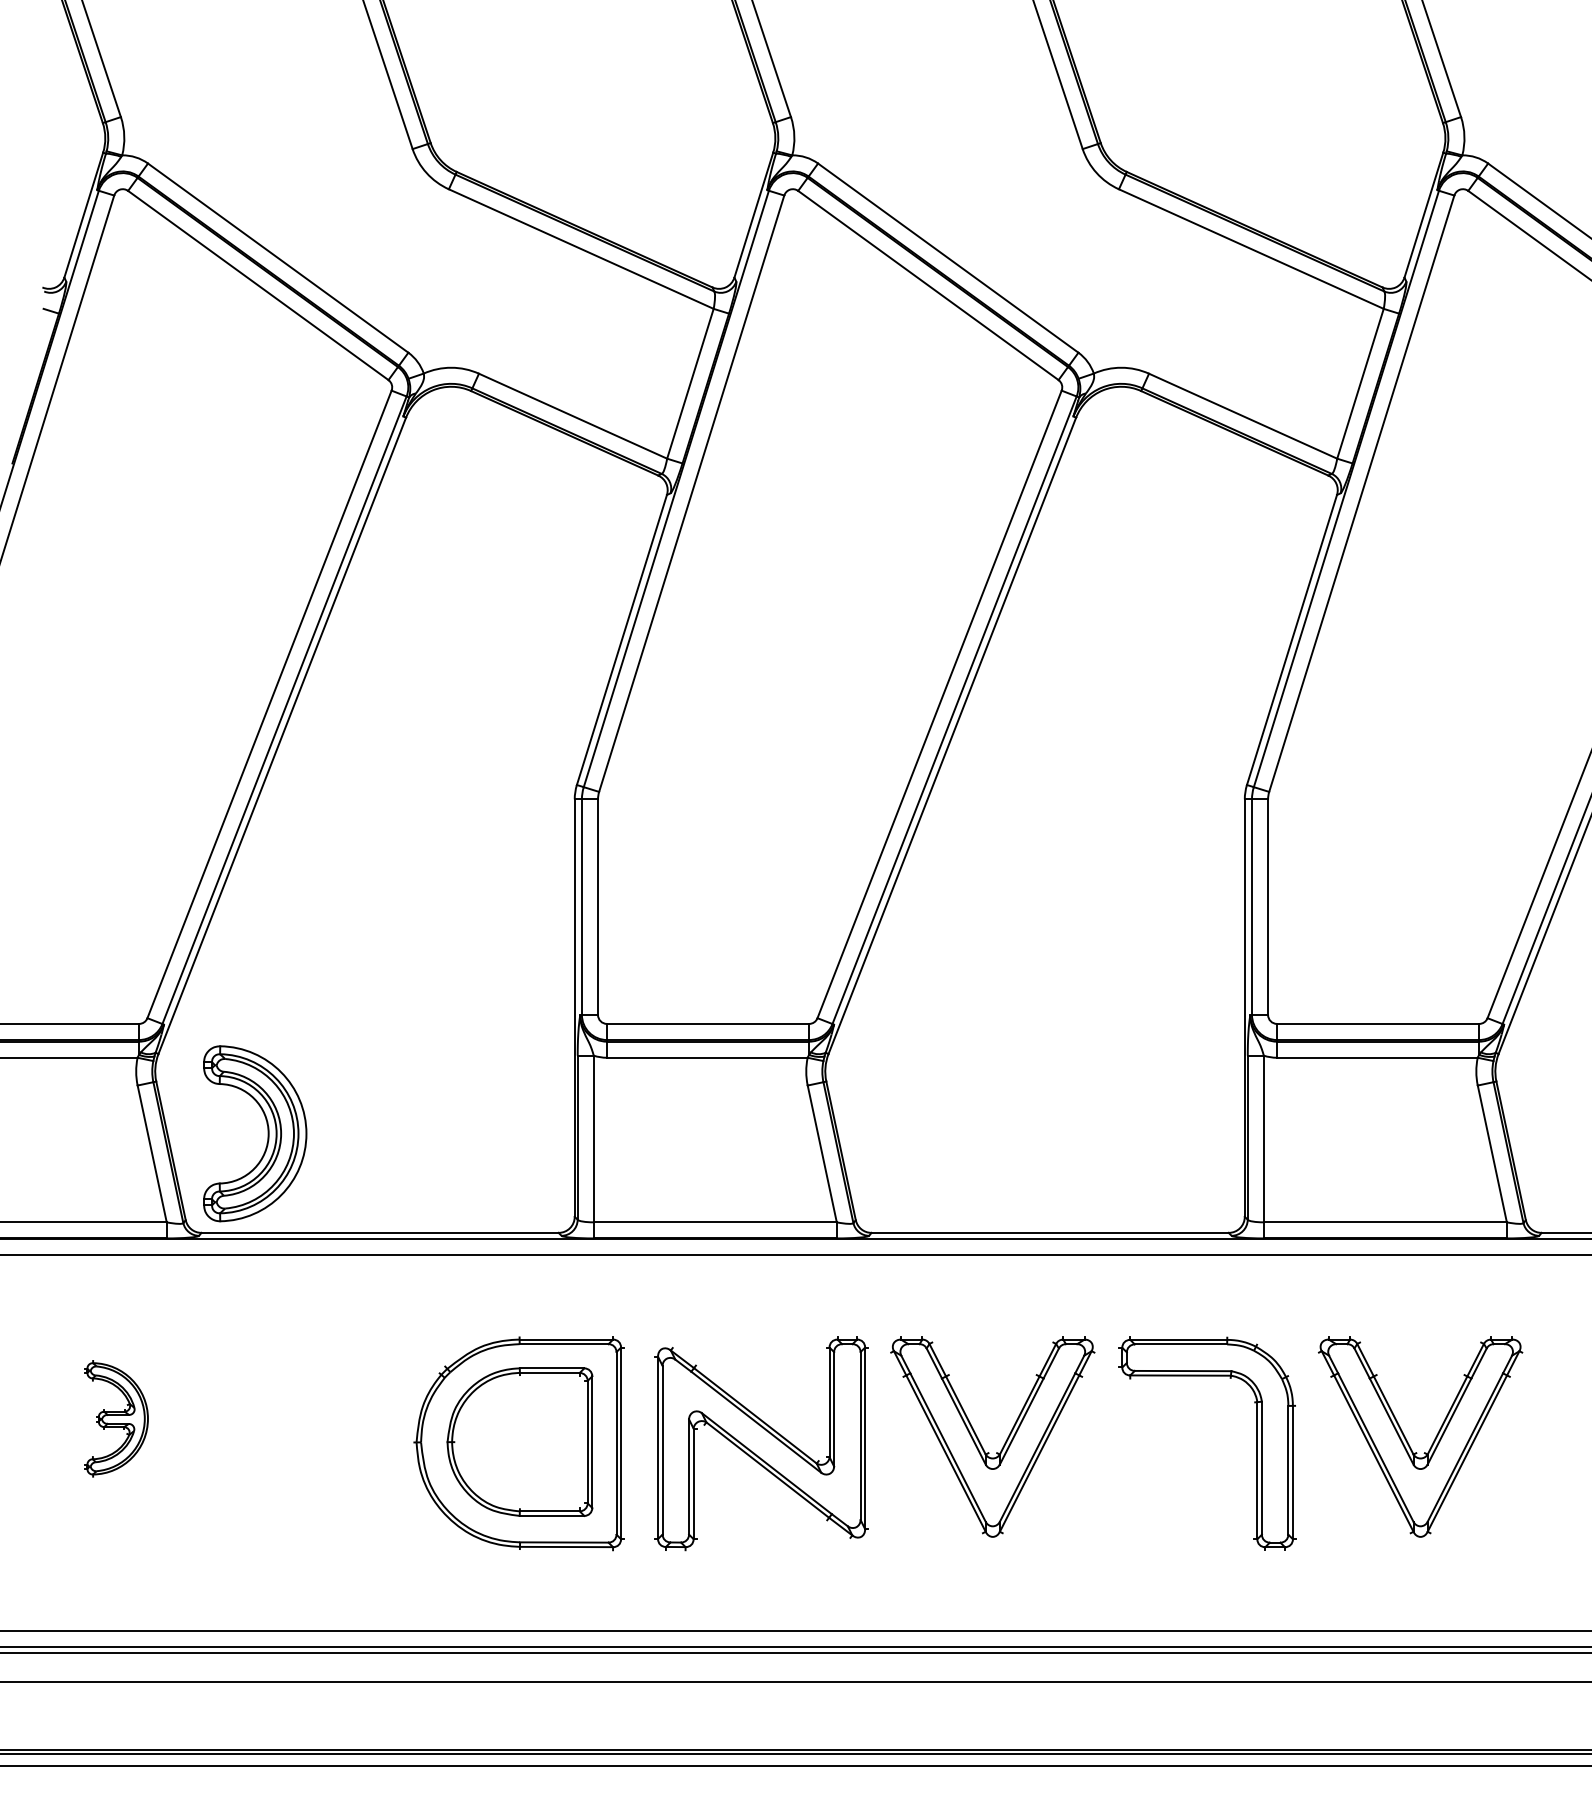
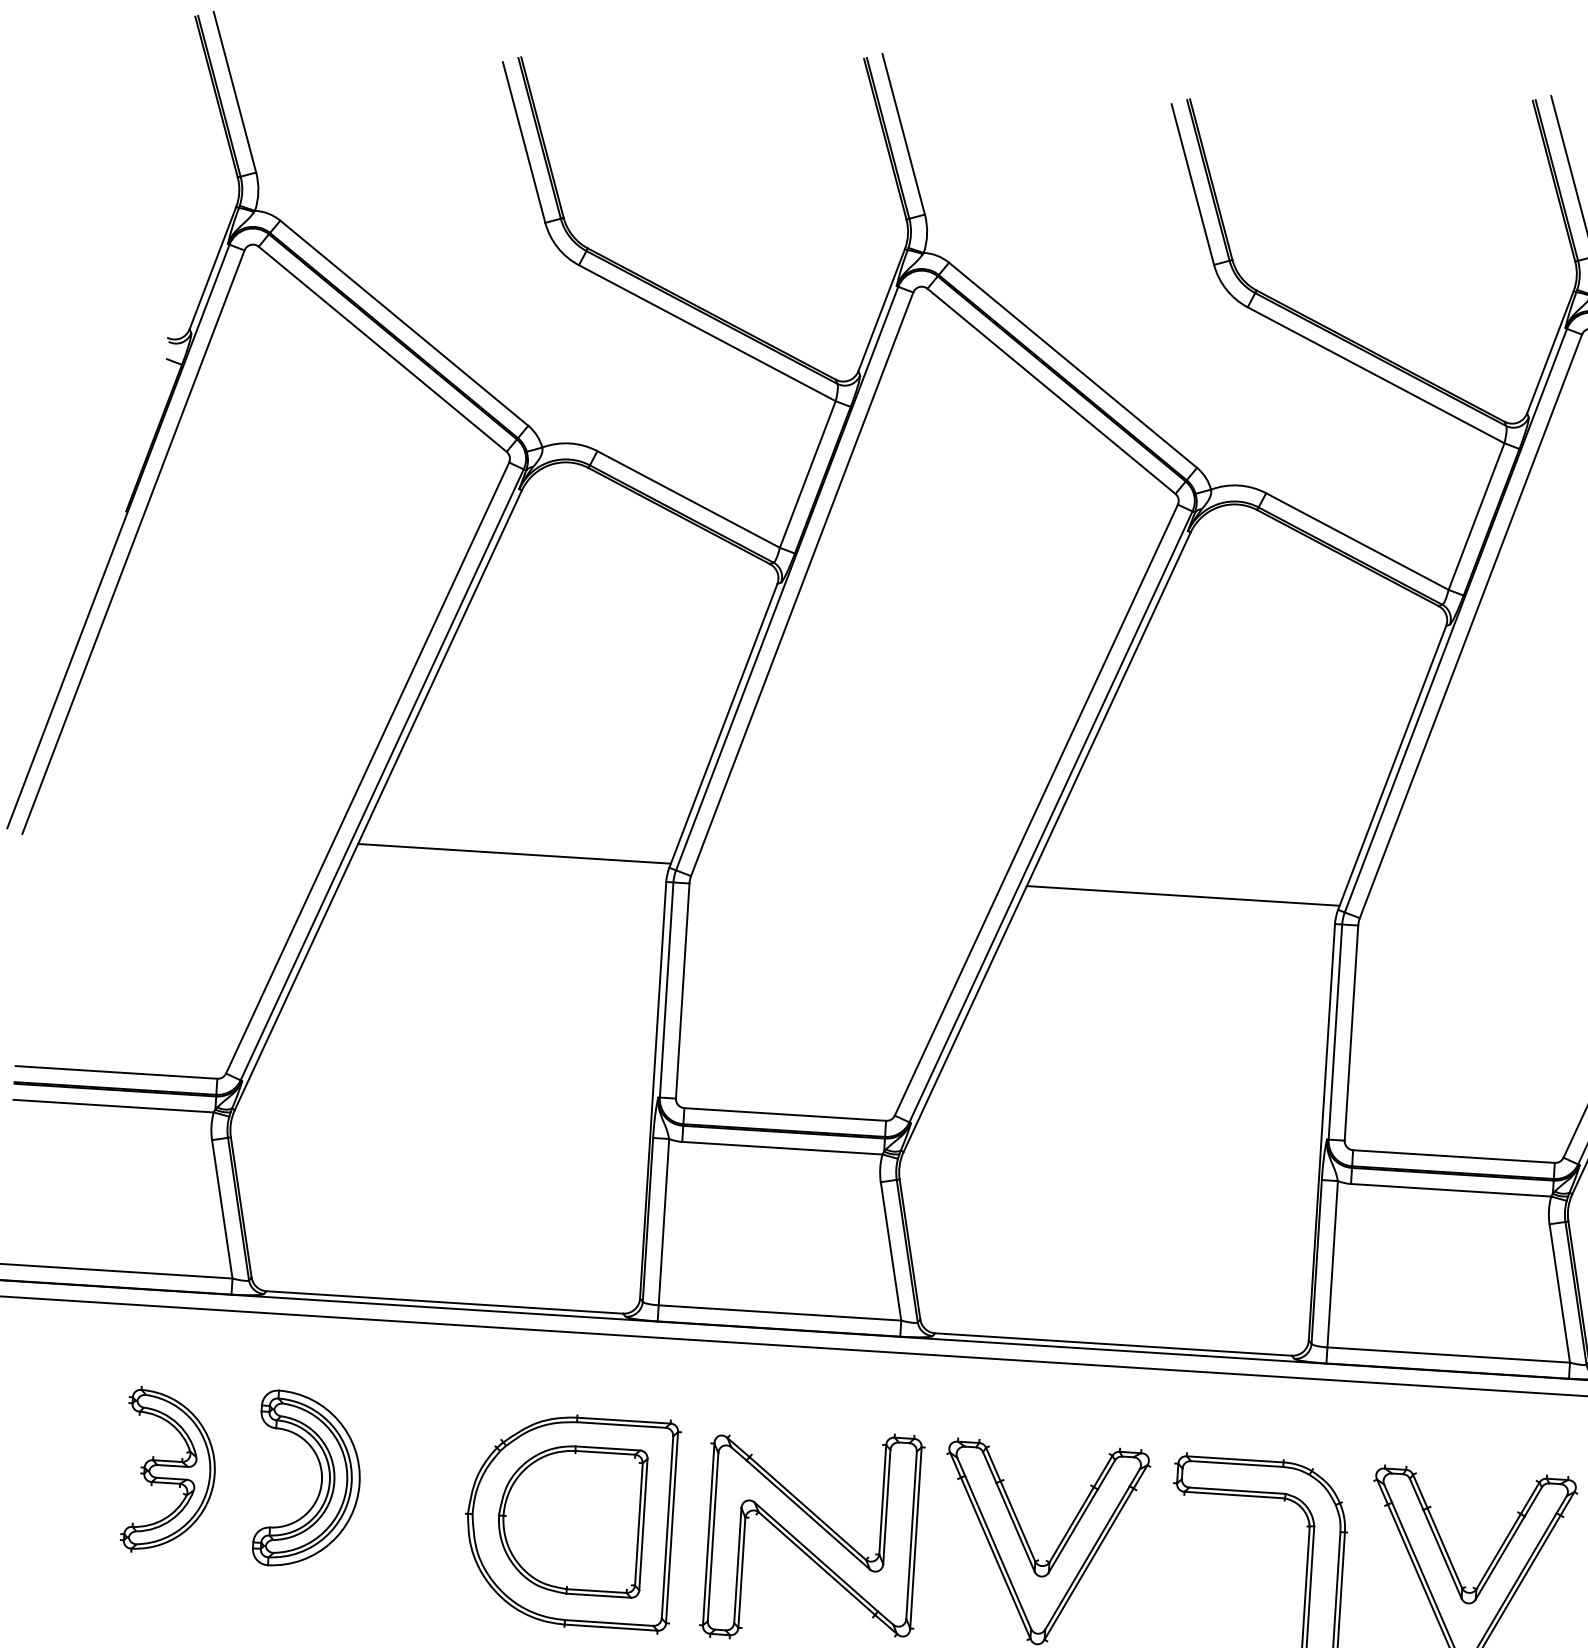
line: (421, 780) -> (514, 853), added
line: (1091, 780) -> (1183, 895), added
part: (267, 1133) -> (320, 1480), moved
part: (116, 1418) -> (170, 1471), size x1.43

